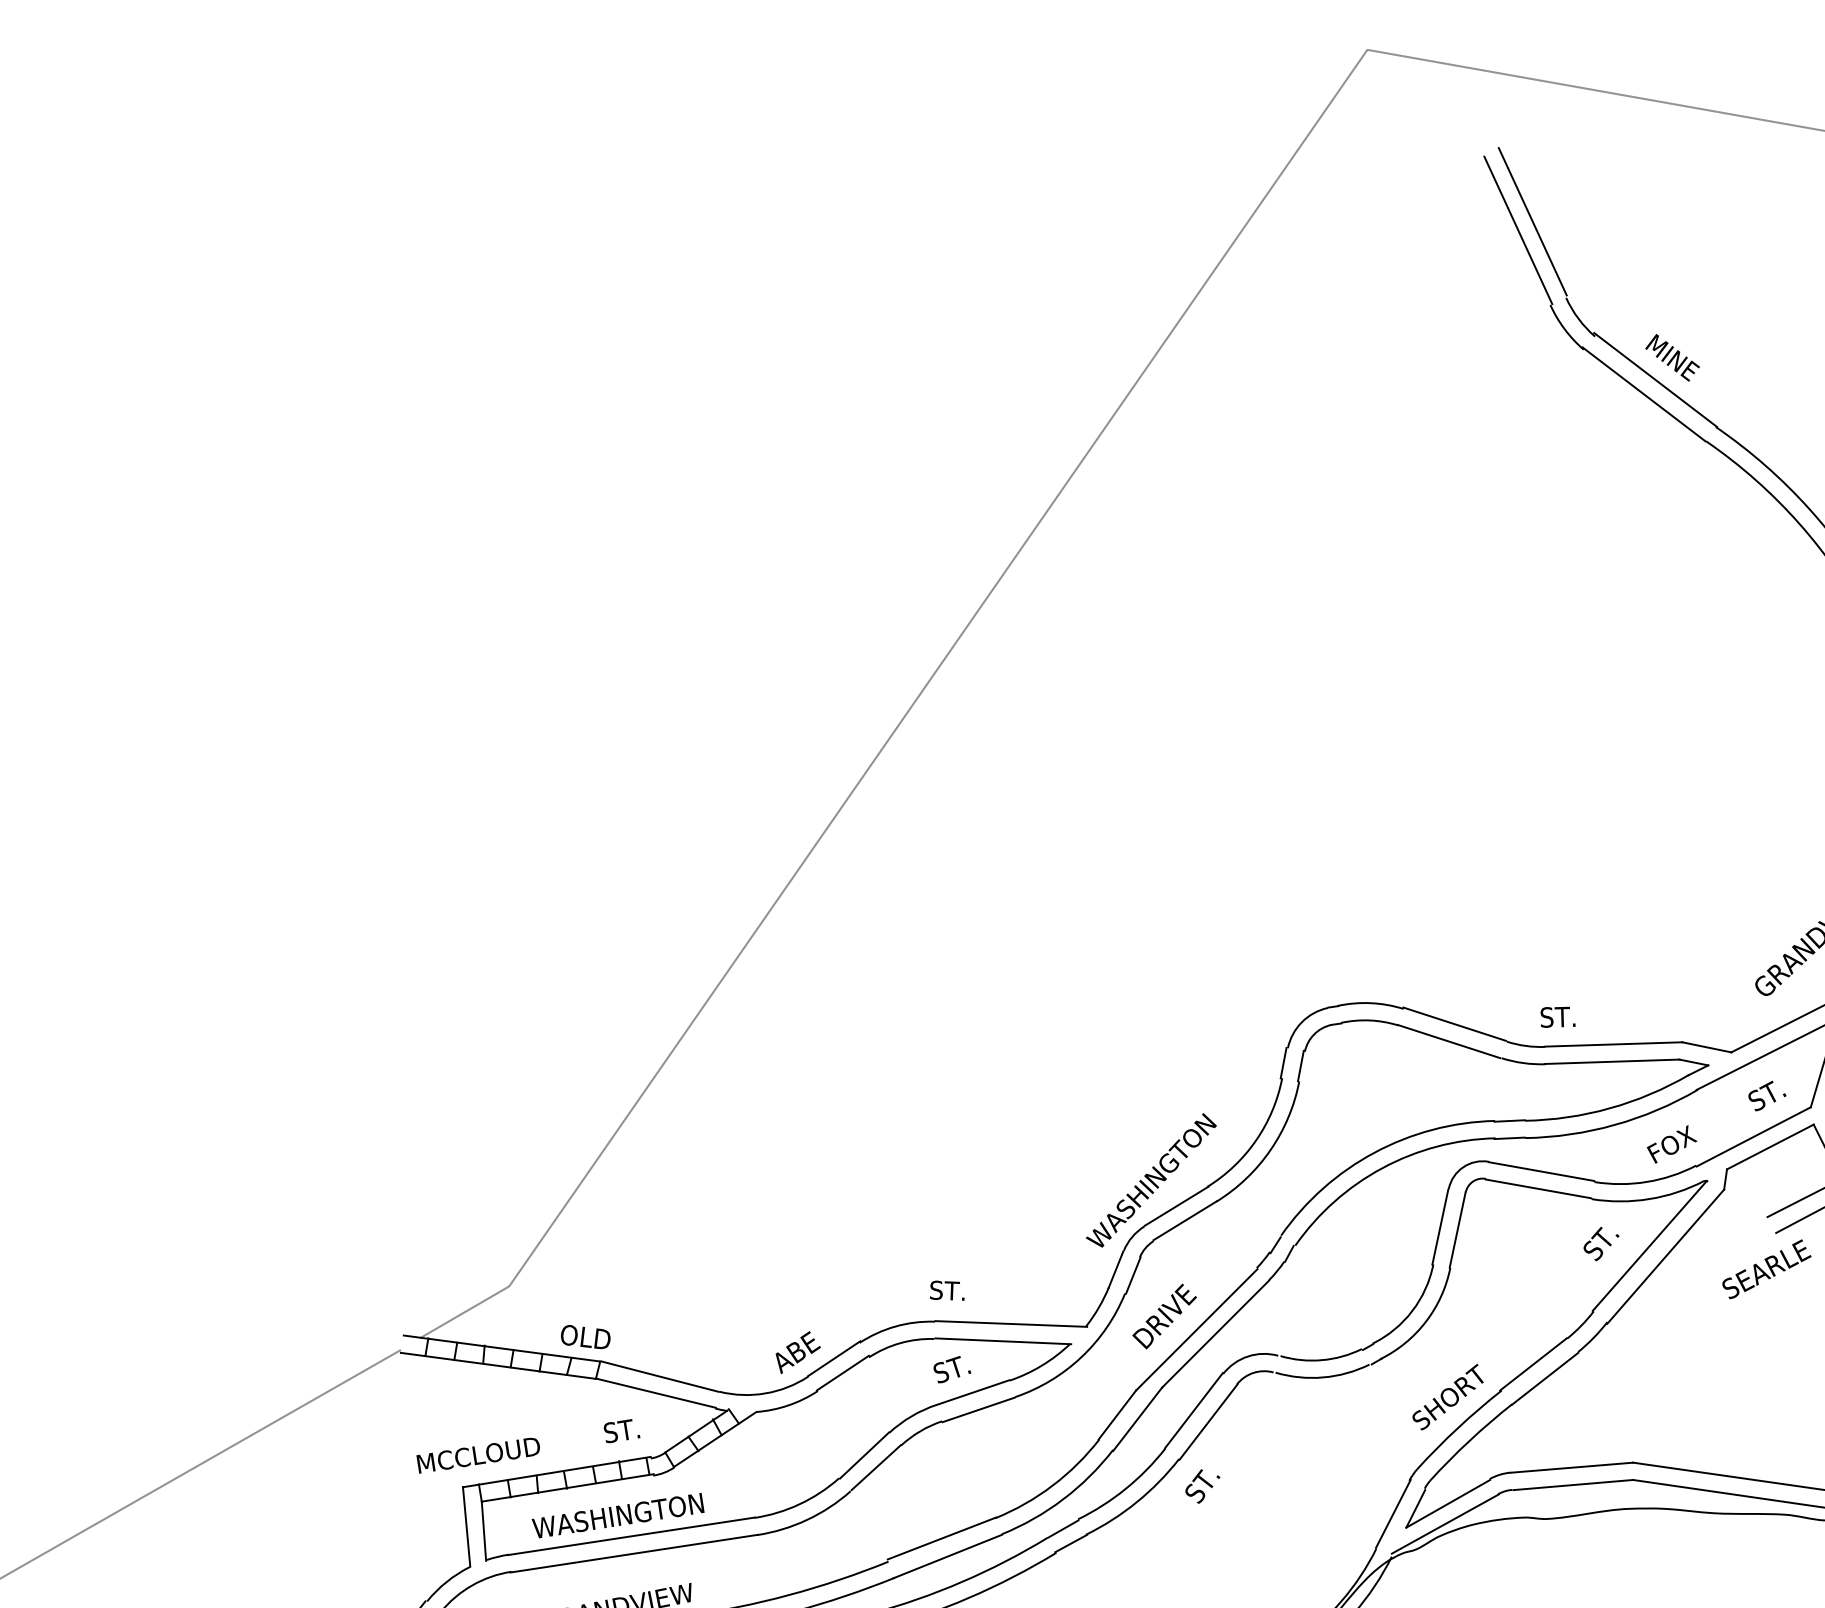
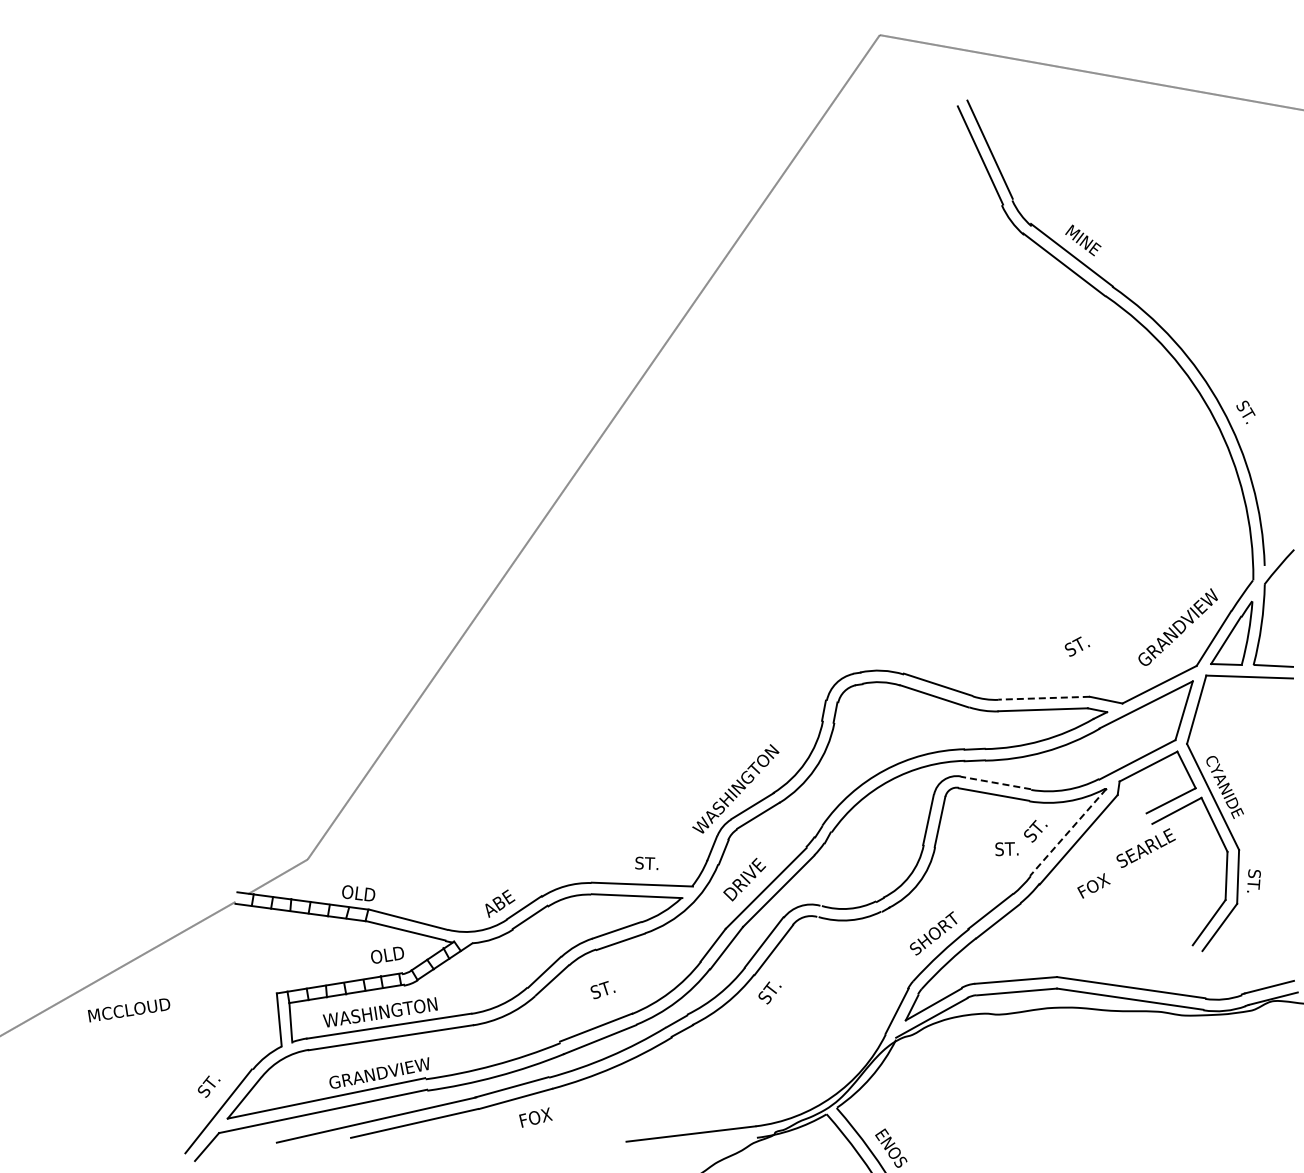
text: (1557, 1017) -> (1006, 849), moved
line: (1614, 1044) -> (1044, 698), solid -> dashed
text: (1767, 1095) -> (1077, 646), moved
text: (1671, 1143) -> (1093, 885), moved
line: (1540, 1170) -> (995, 782), solid -> dashed
line: (1650, 1245) -> (1068, 832), solid -> dashed
text: (946, 1290) -> (646, 863), moved
text: (951, 1370) -> (602, 990), moved
text: (627, 1428) -> (386, 954), ST. -> OLD
text: (477, 1455) -> (128, 1010), moved

